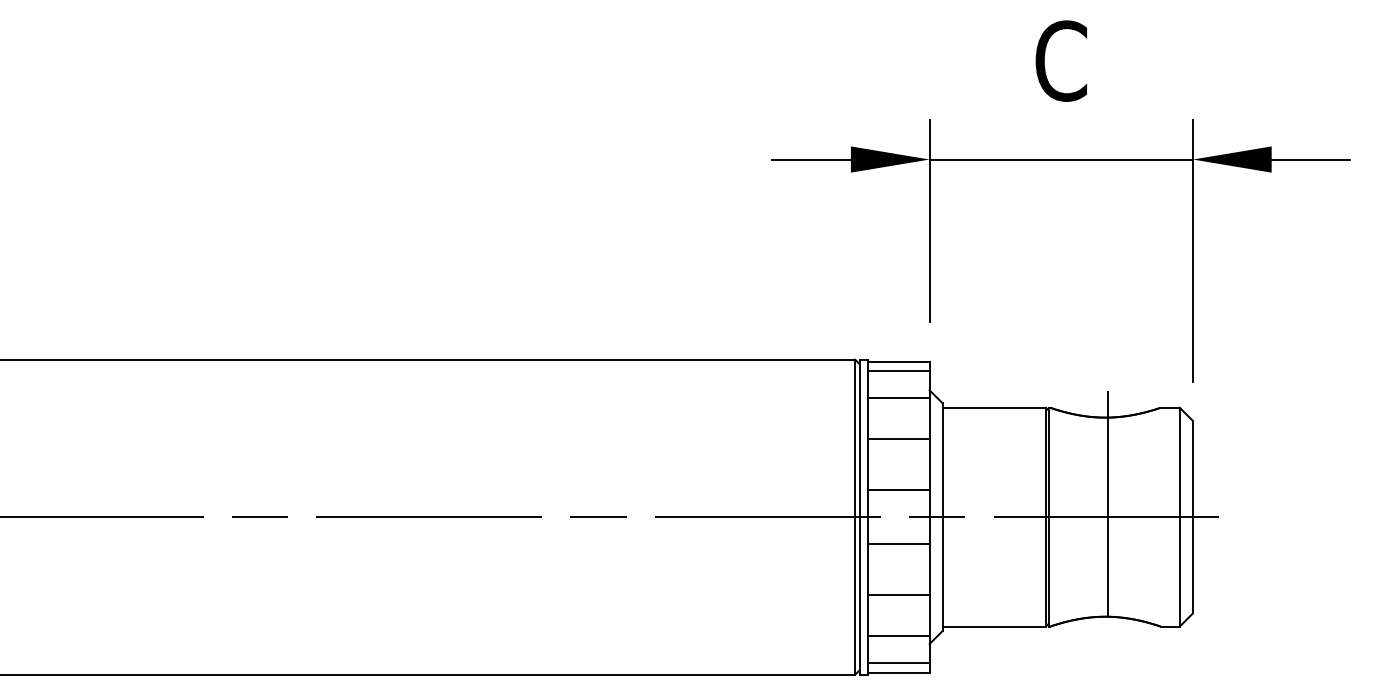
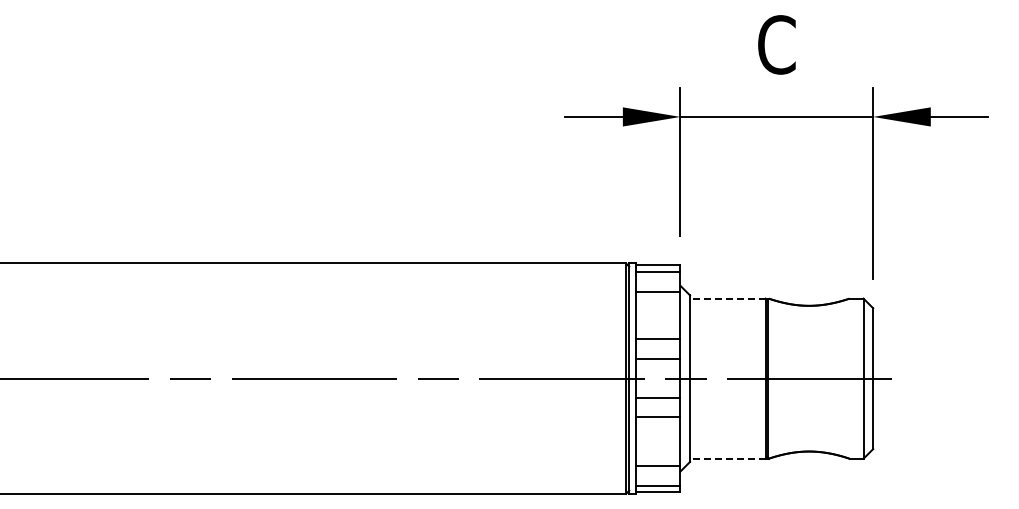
line: (993, 407) -> (727, 298), solid -> dashed
line: (898, 439) -> (657, 338), moved
line: (1107, 516) -> (810, 378), removed
line: (898, 594) -> (657, 416), moved
line: (993, 626) -> (727, 458), solid -> dashed

